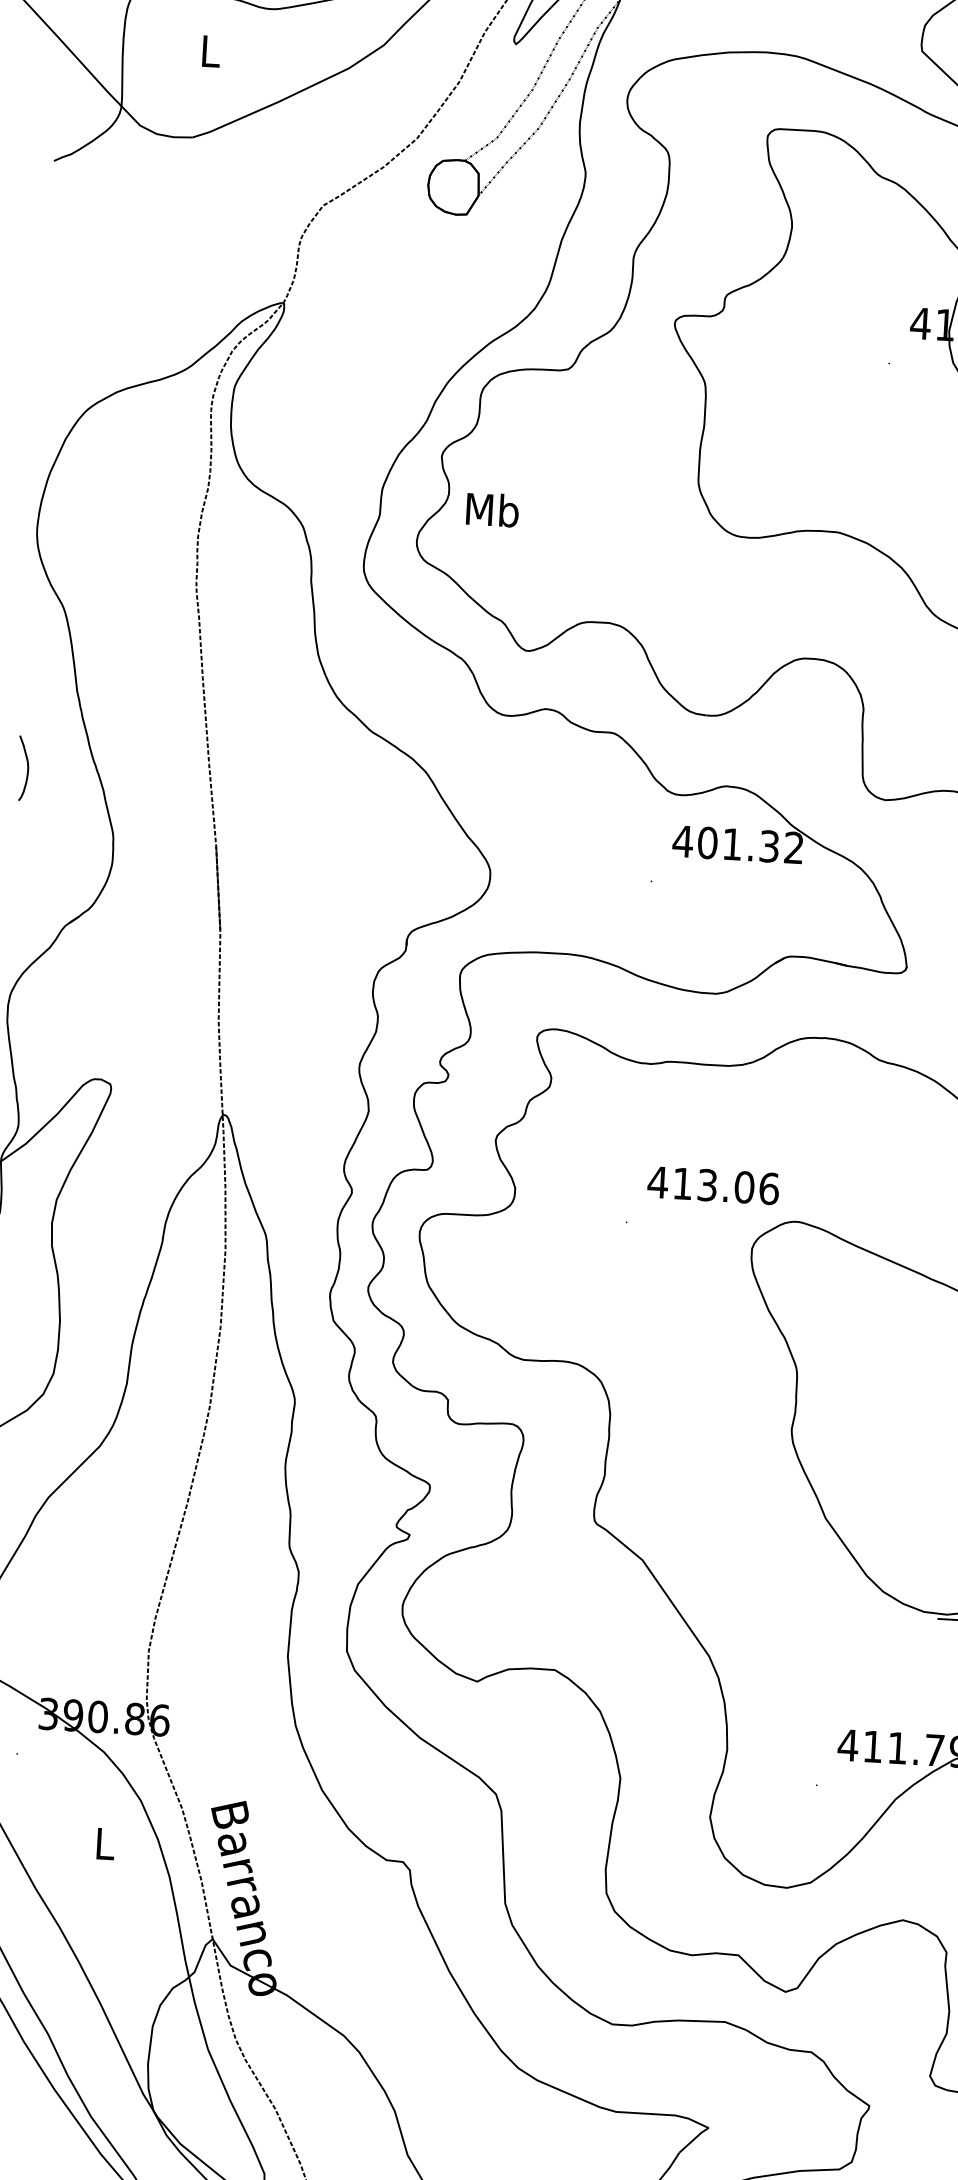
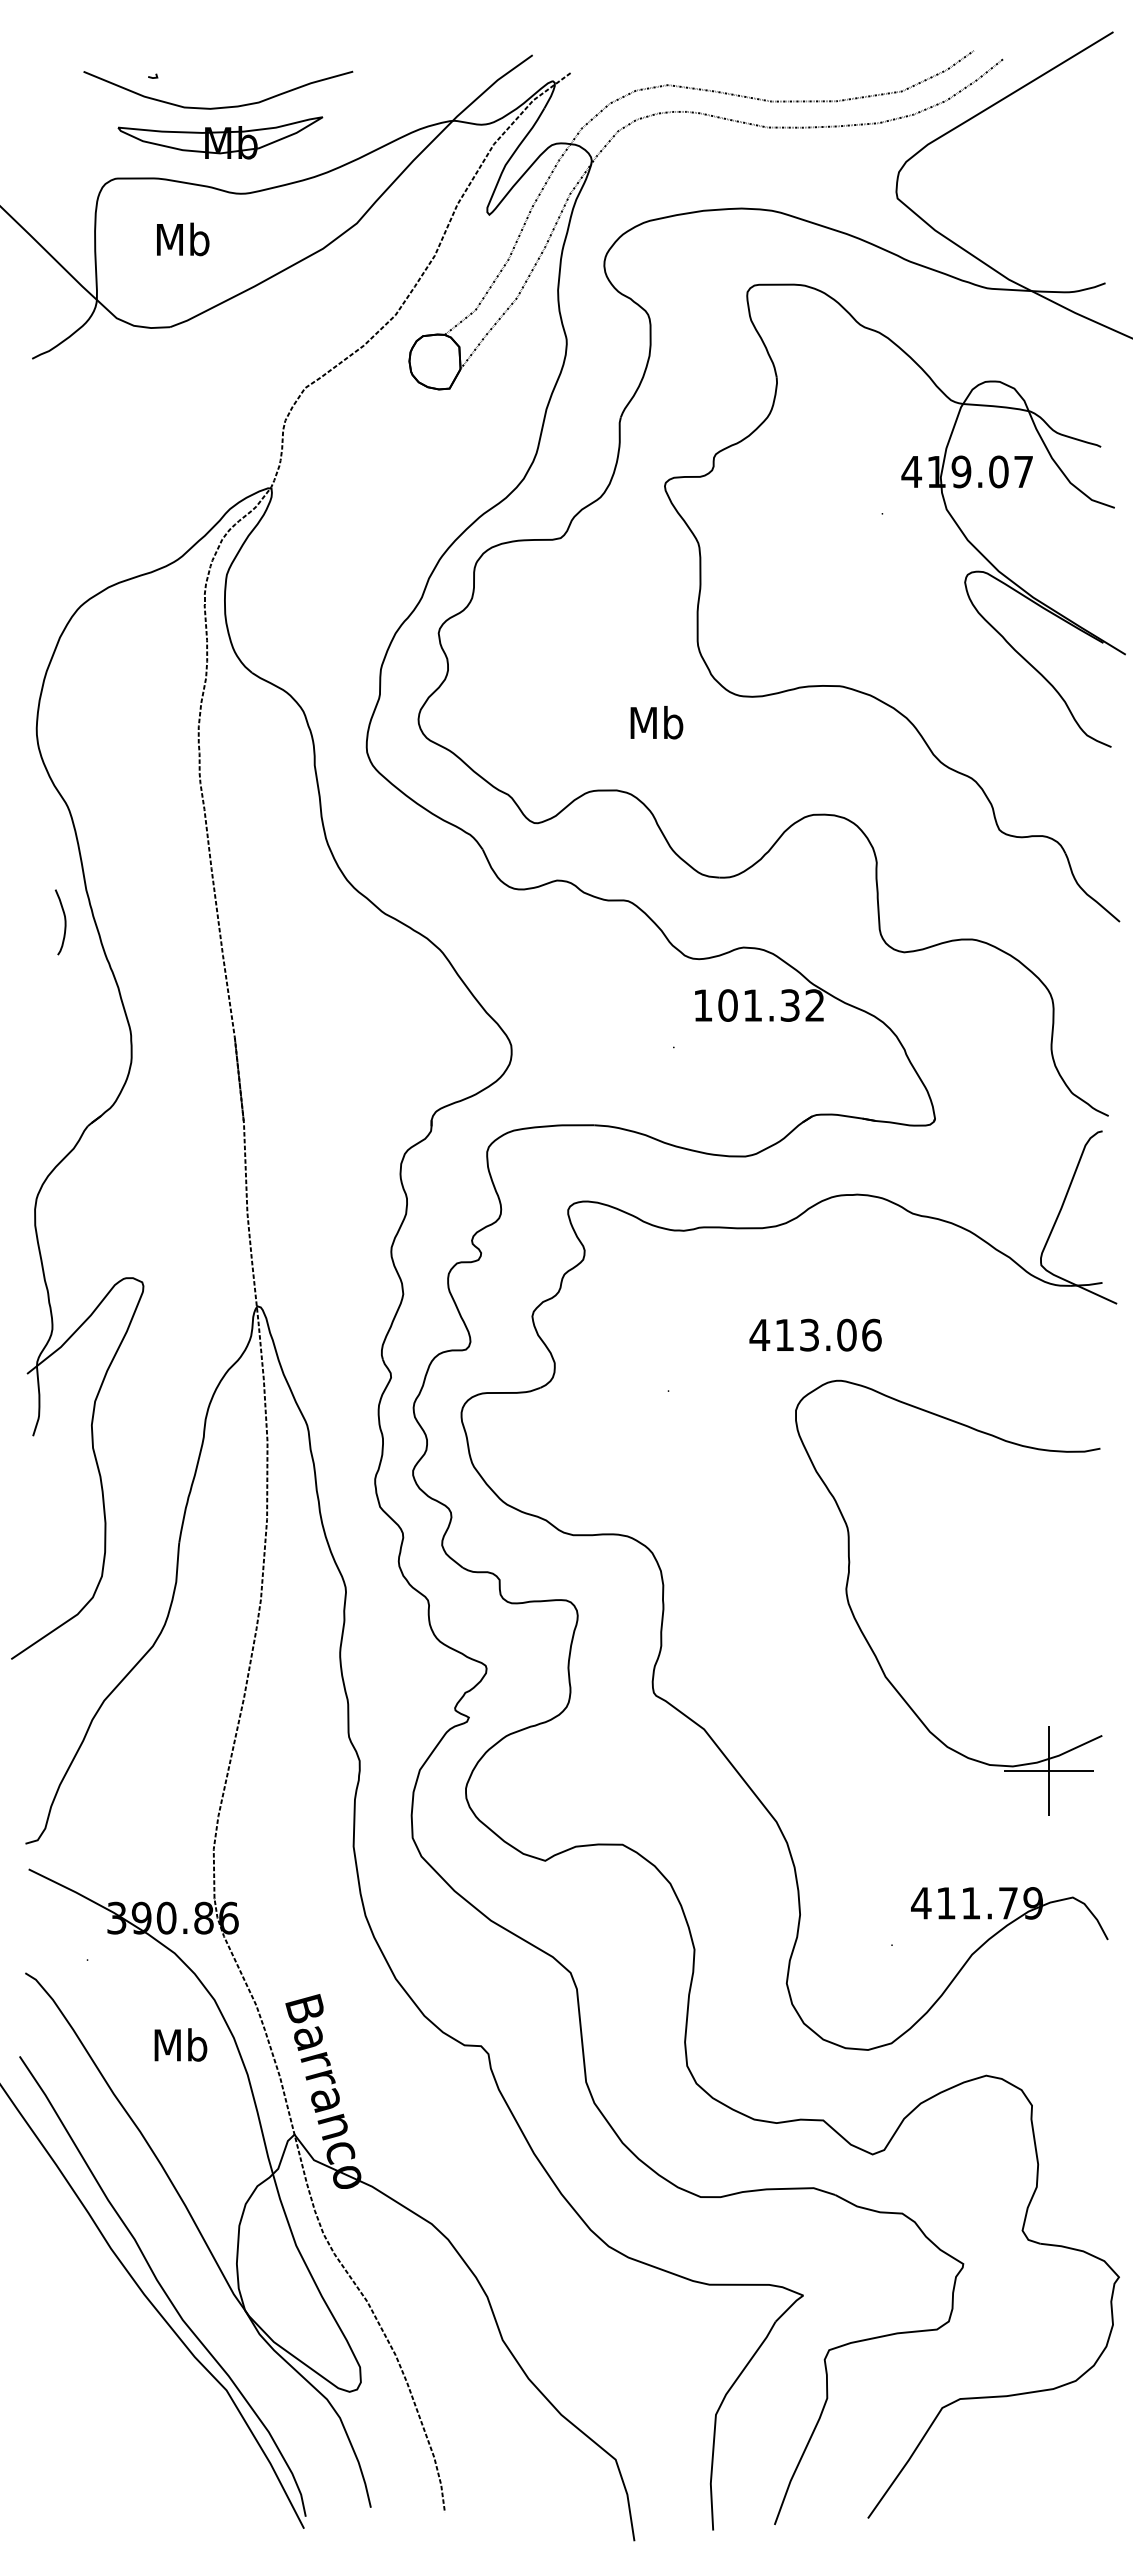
text: (210, 51) -> (183, 239), L -> Mb
text: (492, 509) -> (656, 722), moved
curve: (27, 768) -> (64, 922), moved
text: (682, 841) -> (702, 1005), 401.32 -> 101.32
text: (713, 1184) -> (815, 1334), moved
text: (104, 1843) -> (180, 2044), L -> Mb

